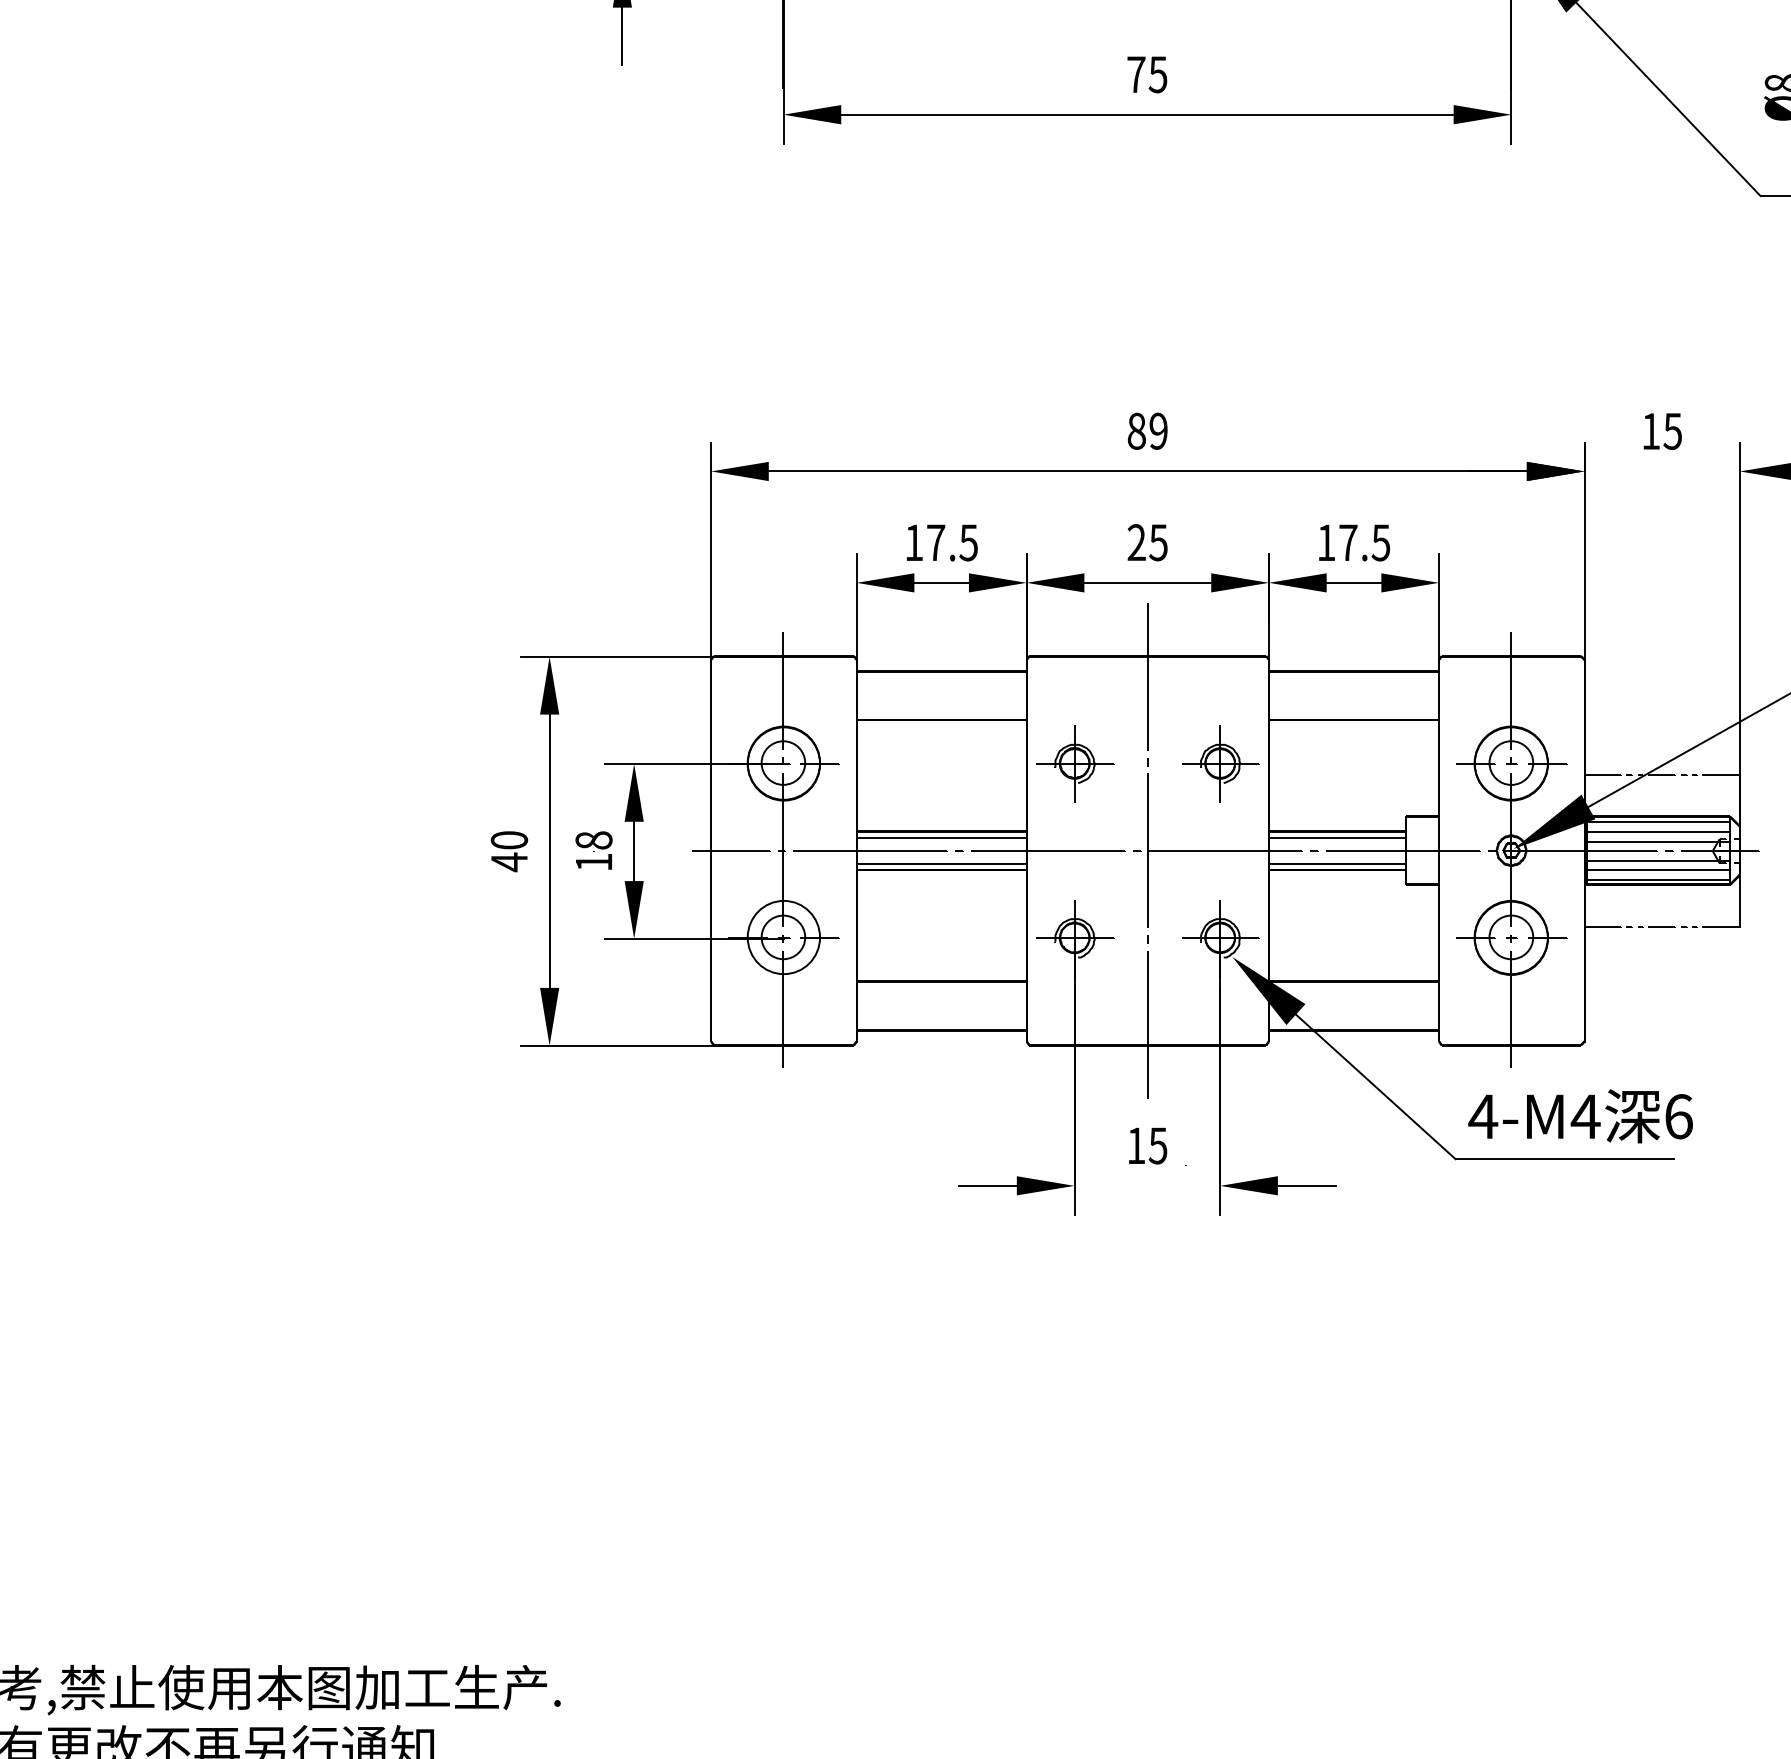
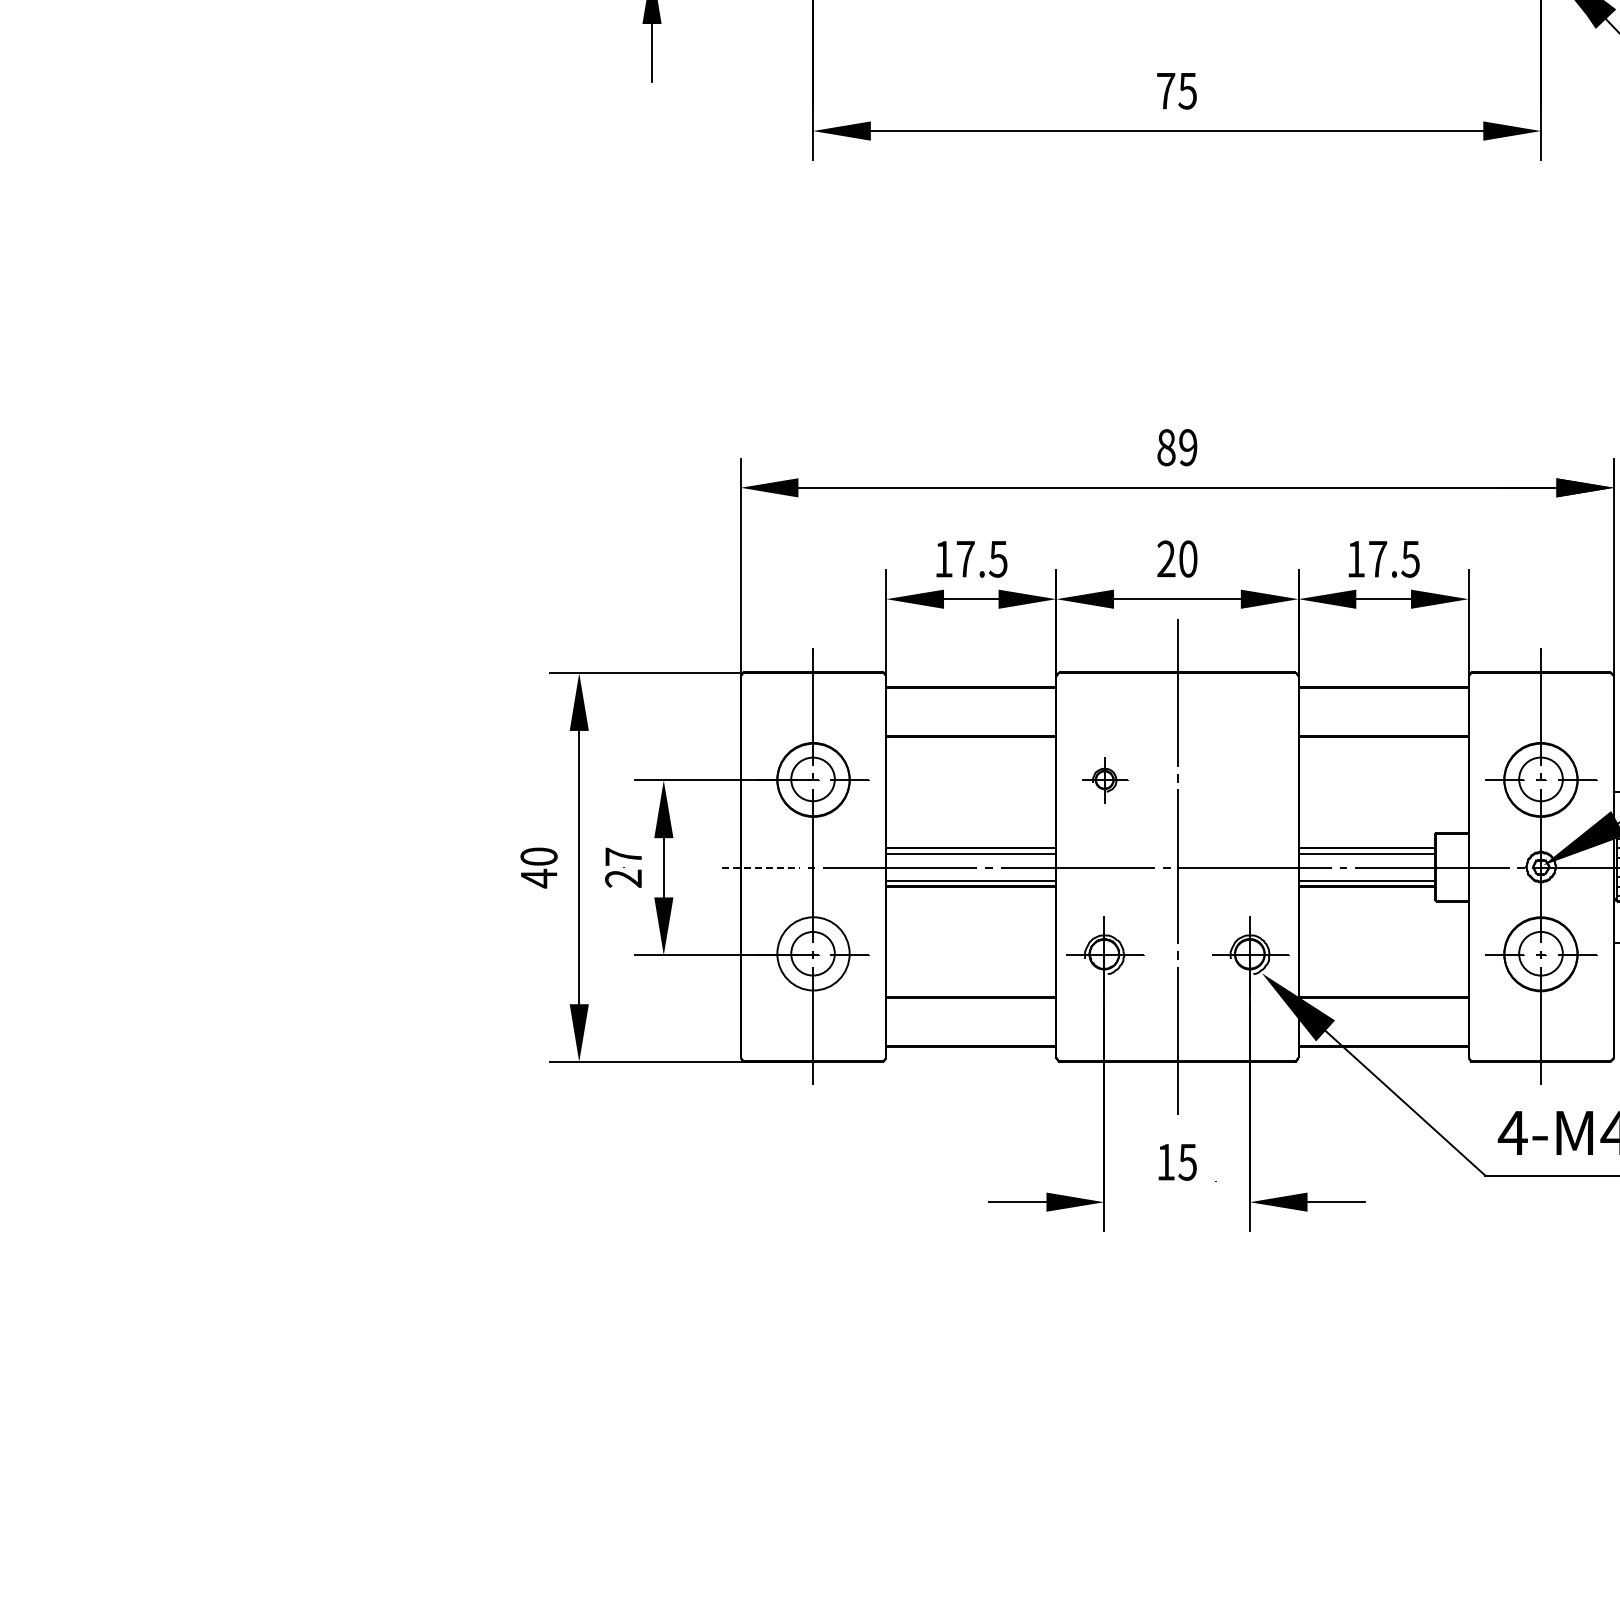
text: (1158, 542) -> (1188, 558), 25 -> 20
part: (1075, 763) -> (1105, 779), size x0.6
part: (1220, 763) -> (1250, 779), removed
text: (593, 851) -> (623, 867), 18 -> 27
line: (731, 851) -> (761, 867), solid -> dashed

